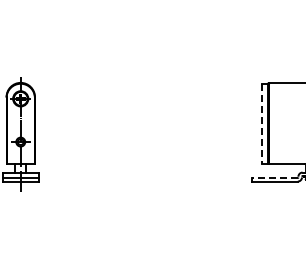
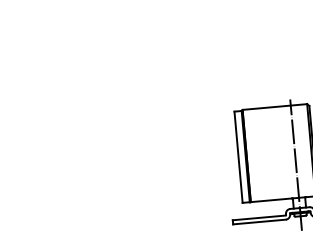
line: (261, 123) -> (238, 157), dashed -> solid
line: (274, 177) -> (258, 217), dashed -> solid

